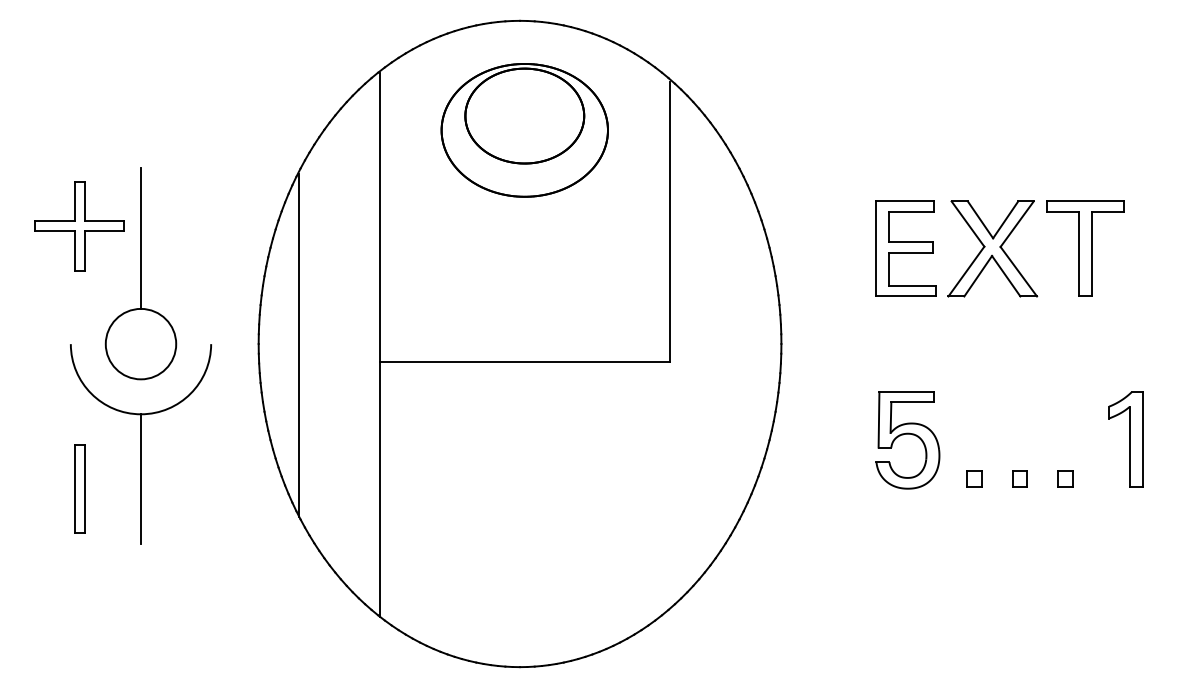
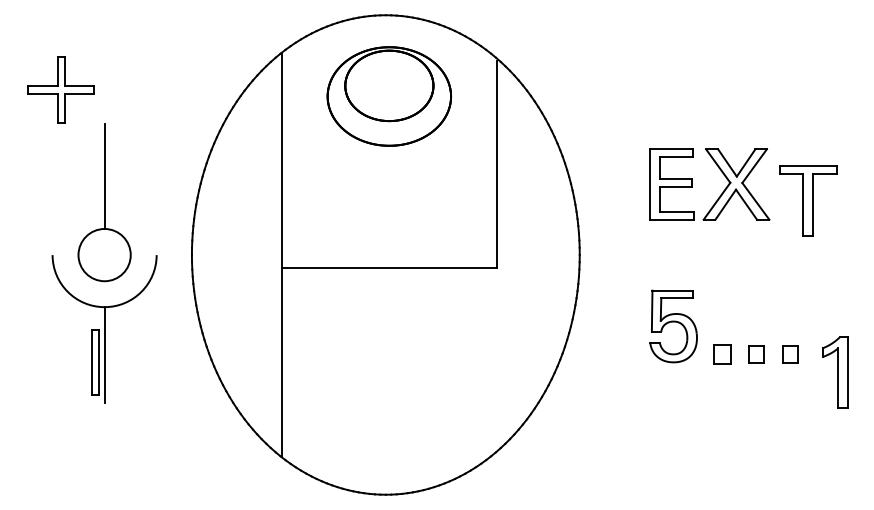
part: (79, 226) -> (61, 89), moved
part: (1085, 248) -> (808, 200), moved
line: (299, 344) -> (222, 255), removed
part: (1125, 439) -> (835, 372), moved
part: (974, 478) -> (723, 354), size x1.6
part: (1019, 478) -> (756, 354), size x1.4
part: (1065, 478) -> (790, 354), size x1.4
part: (79, 488) -> (95, 362), moved

